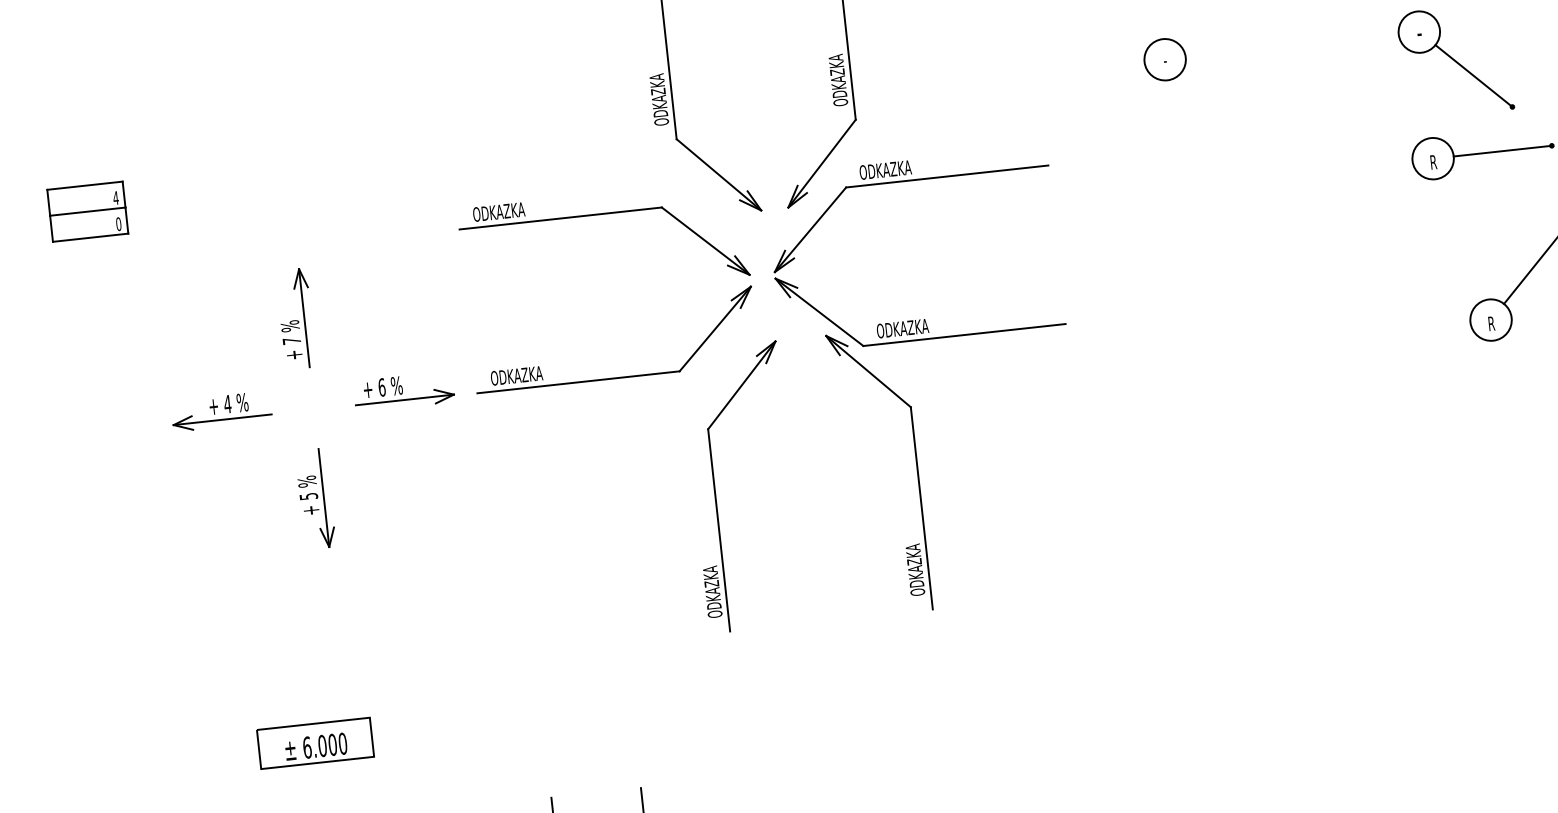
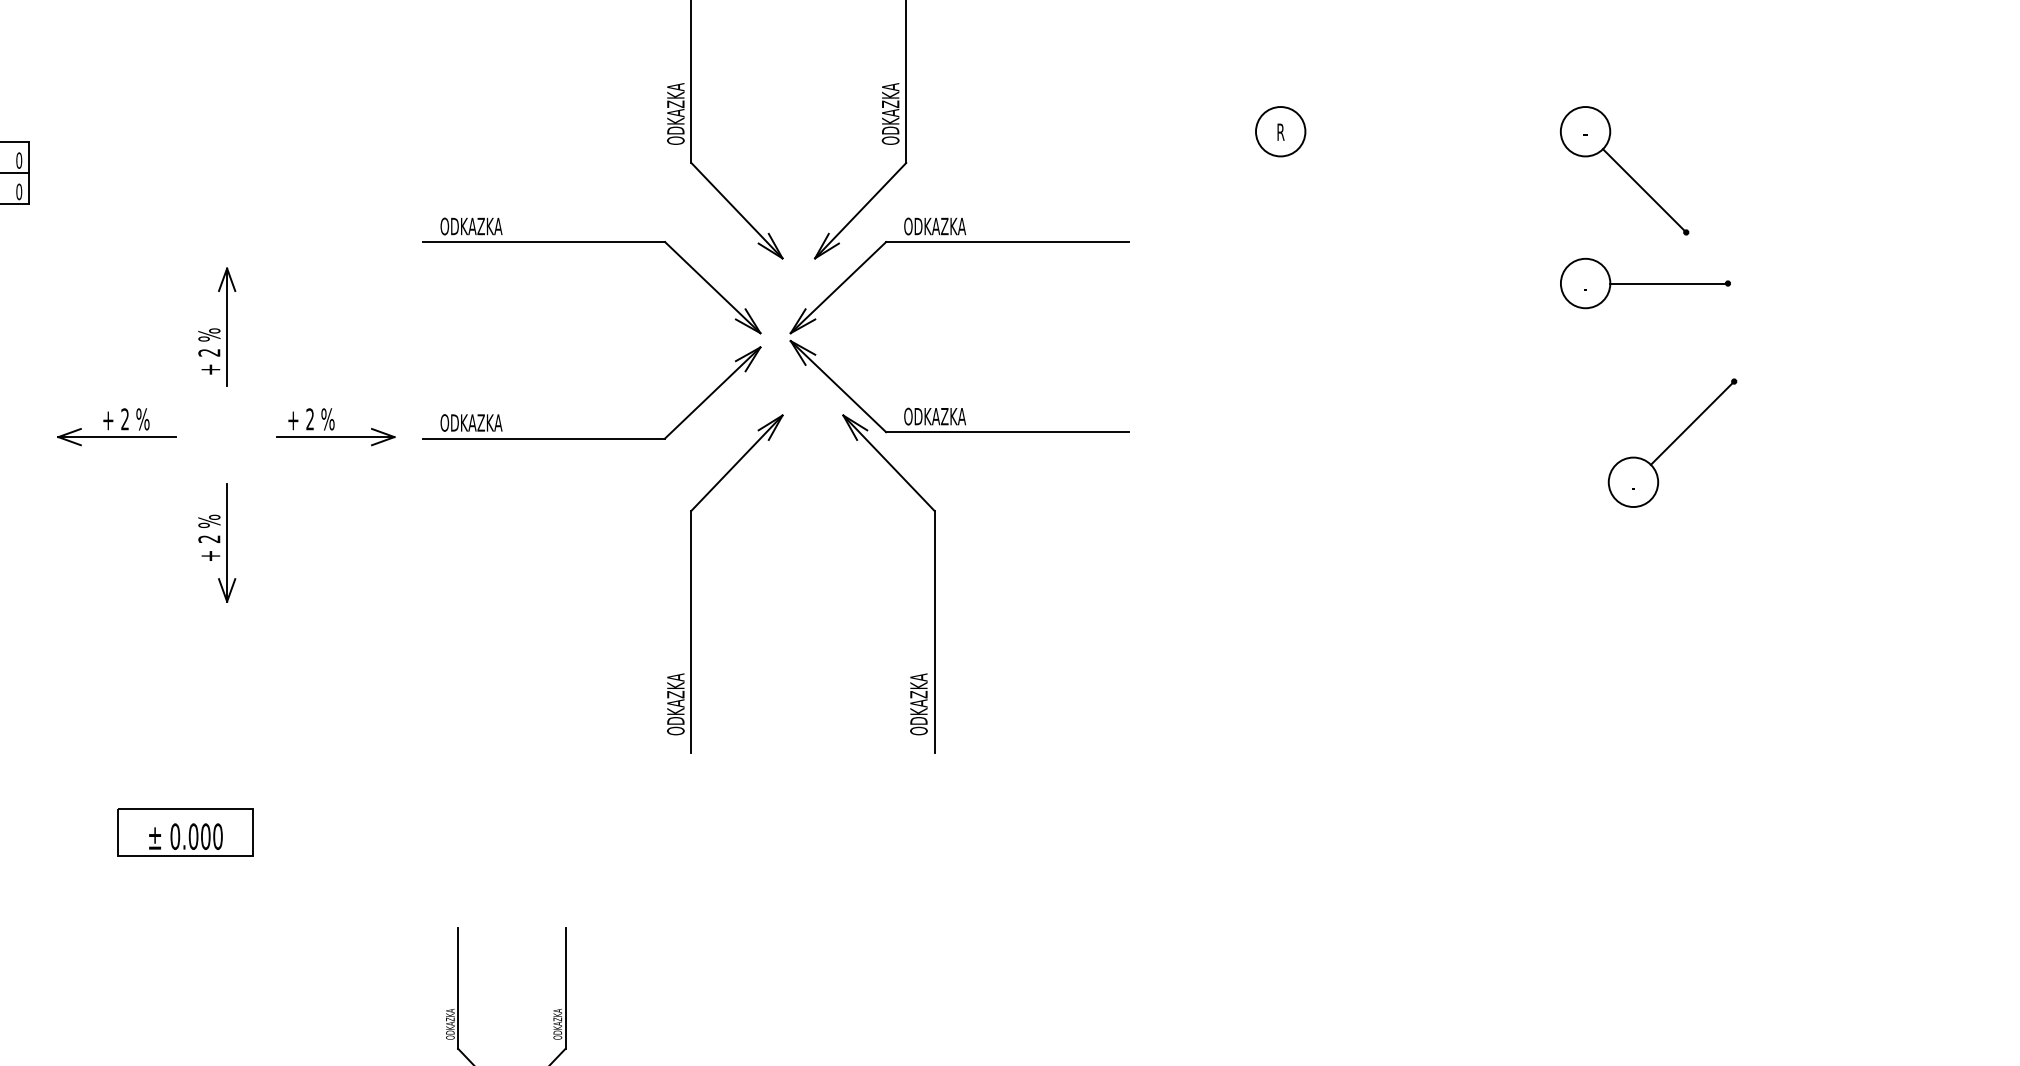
text: (1164, 59) -> (1280, 131), - -> R
text: (1433, 162) -> (1585, 287), R -> -
text: (116, 197) -> (19, 160), 4 -> 0
text: (1491, 323) -> (1633, 486), R -> -
text: (292, 340) -> (209, 352), 7 -> 2
text: (382, 387) -> (310, 419), 6 -> 2
text: (227, 404) -> (124, 419), 4 -> 2
text: (308, 495) -> (209, 538), 5 -> 2
text: (307, 747) -> (175, 836), 6.000 -> 0.000

